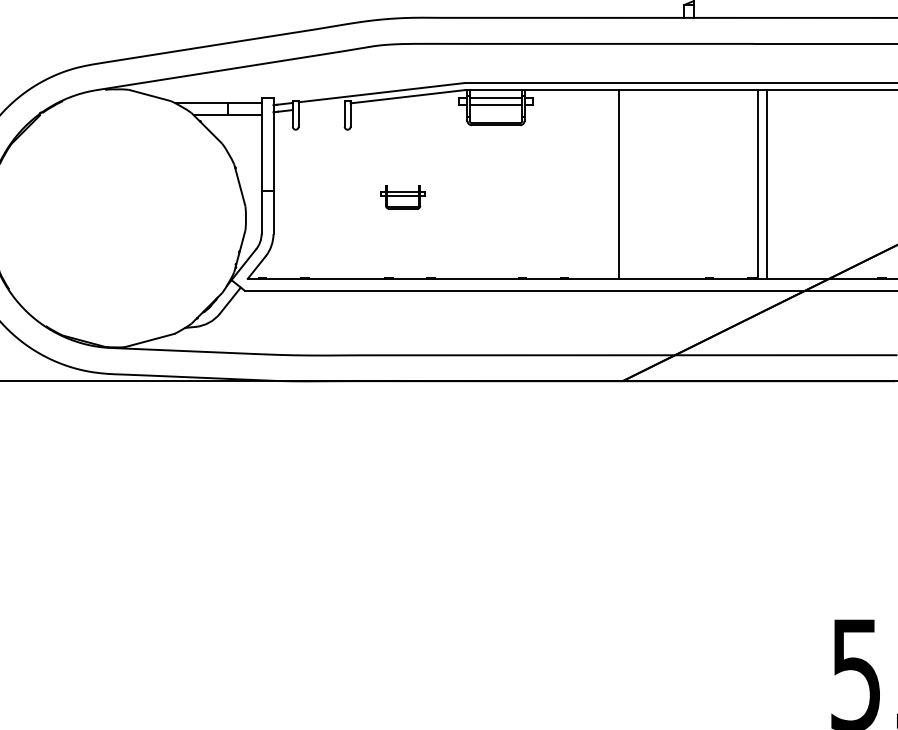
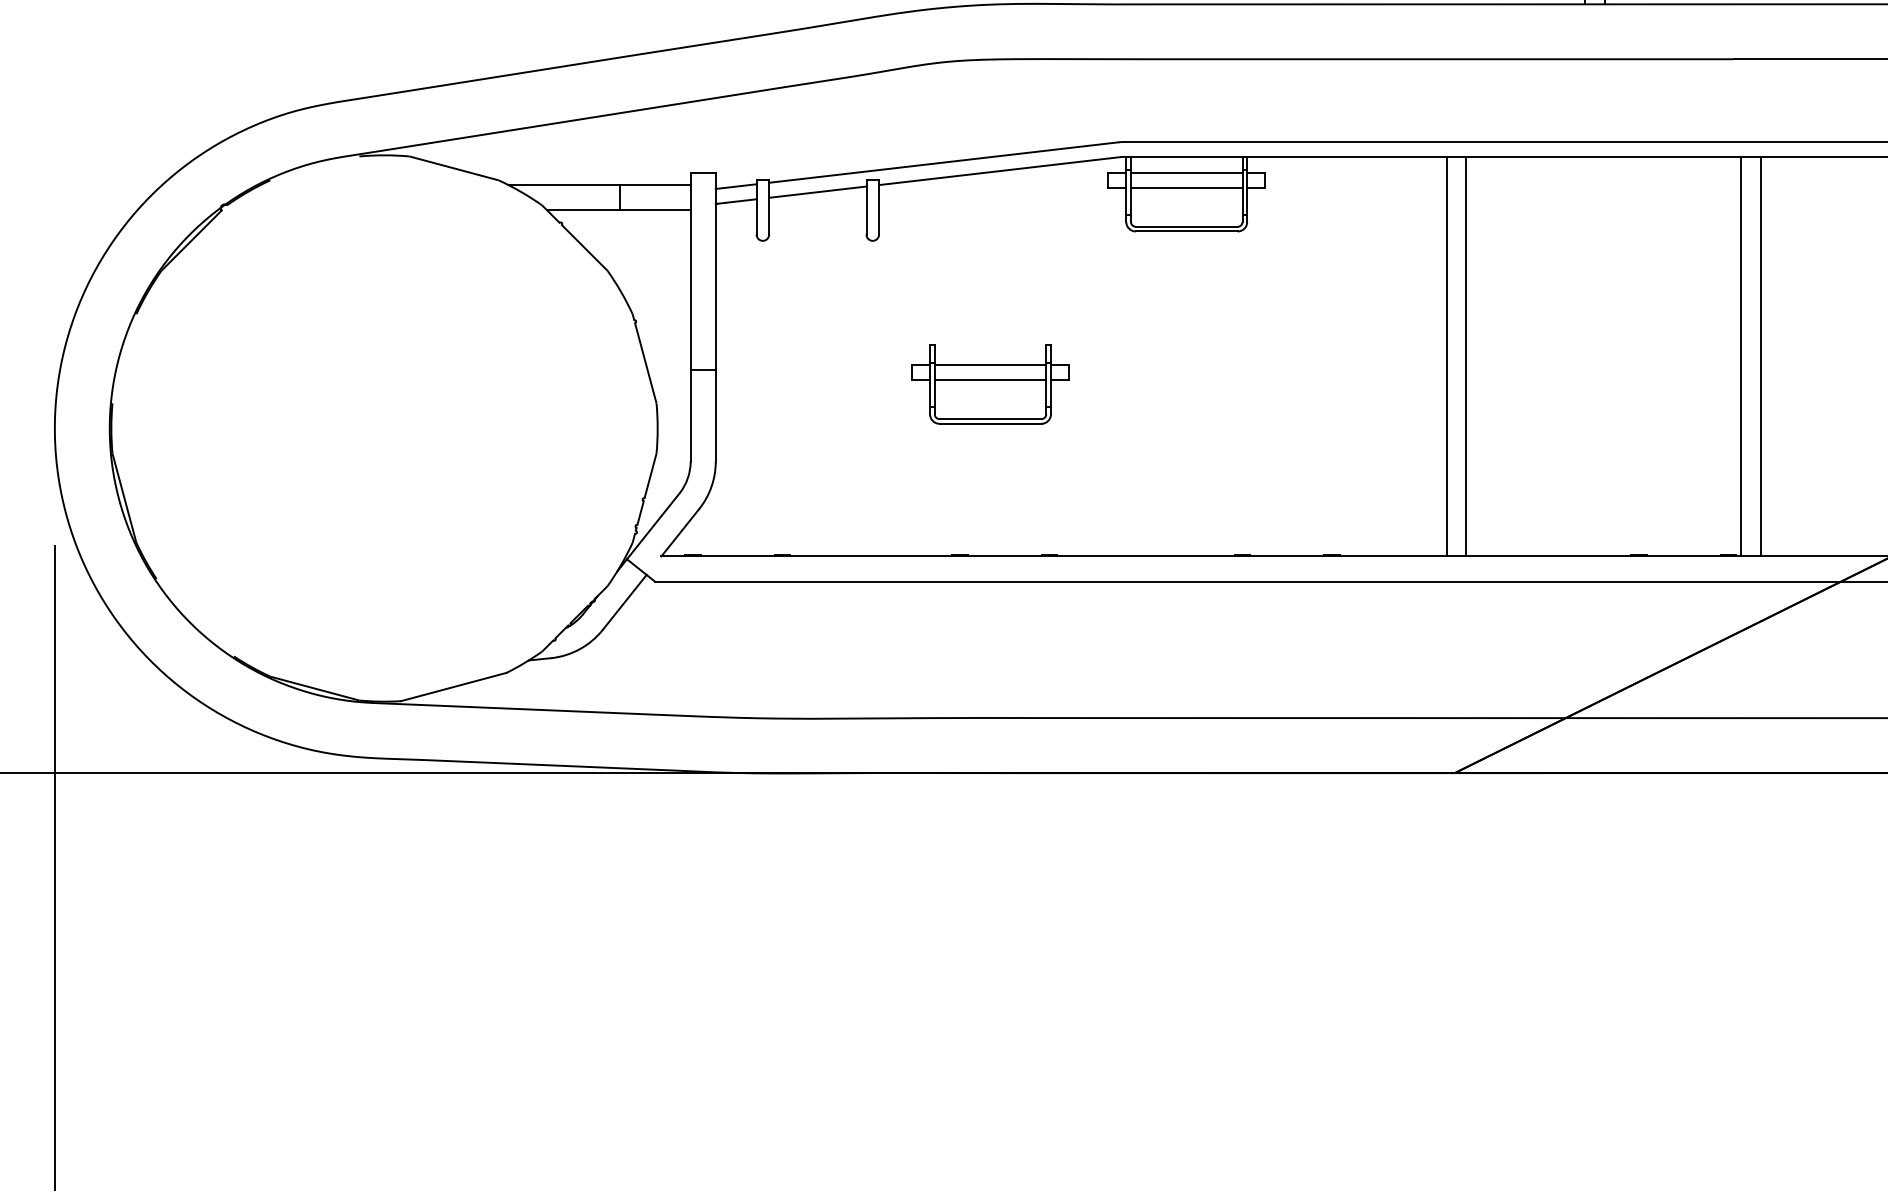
line: (321, 106) -> (817, 191), added
line: (628, 184) -> (1467, 356), added
part: (402, 197) -> (988, 384), size x1.67

